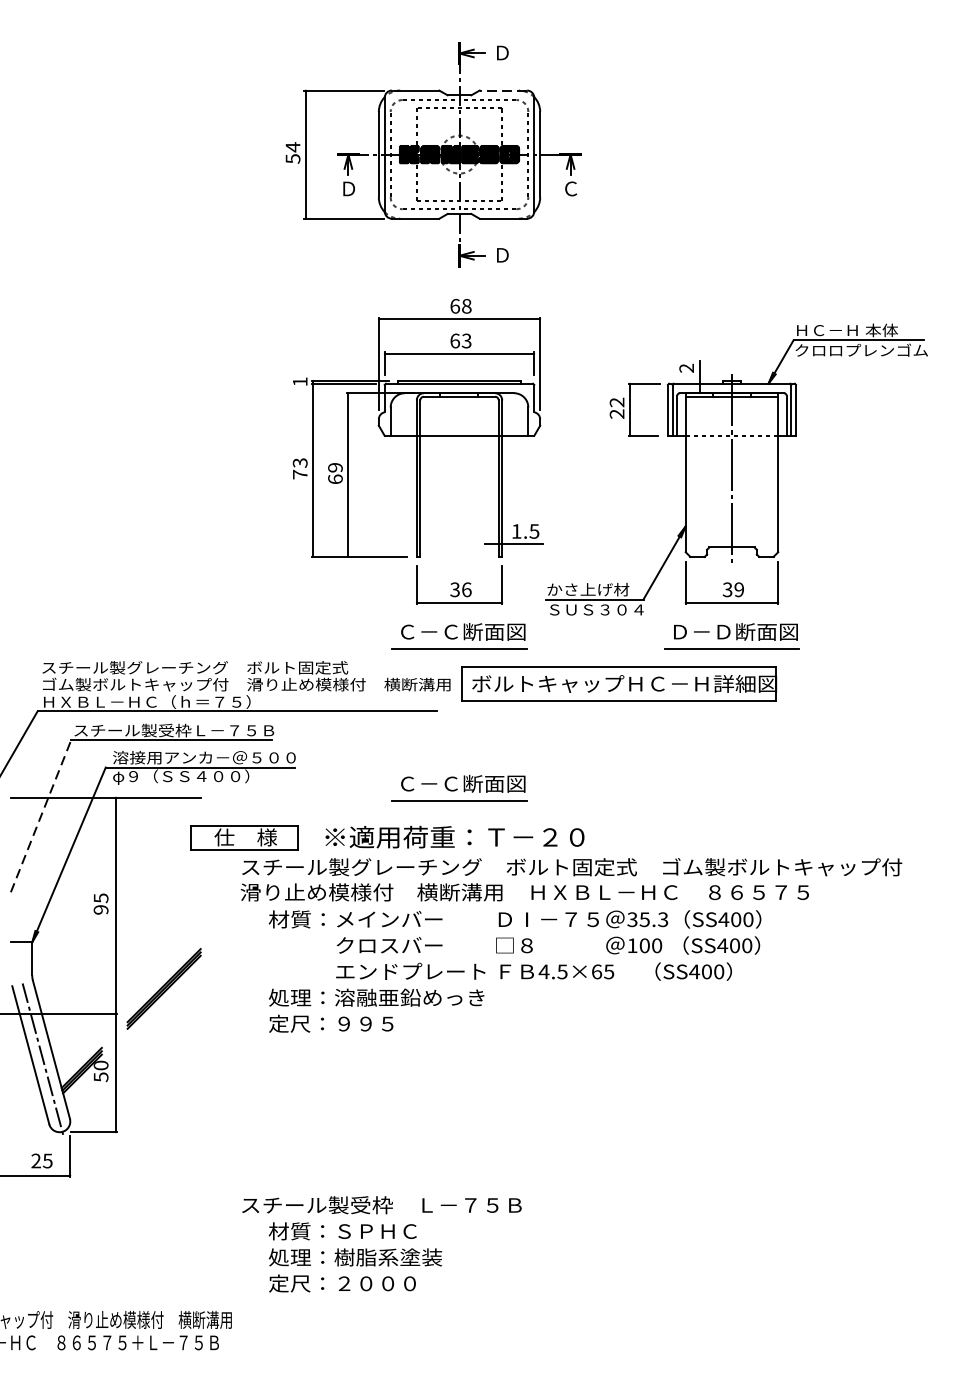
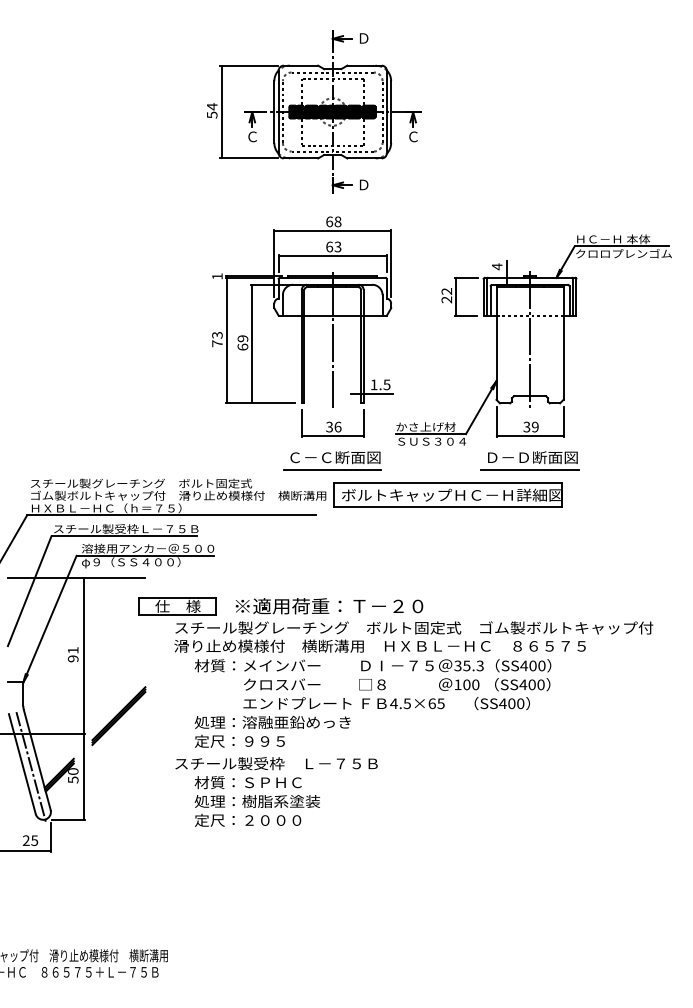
line: (503, 90) -> (364, 65), dashed -> solid
text: (348, 188) -> (252, 136), Ｄ -> Ｃ
text: (685, 367) -> (496, 266), 2 -> 4
line: (459, 468) -> (332, 339), added
part: (459, 787) -> (332, 570), removed
line: (40, 815) -> (29, 590), dashed -> solid
text: (101, 898) -> (73, 650), 95 -> 91
text: (381, 1243) -> (276, 791), moved

